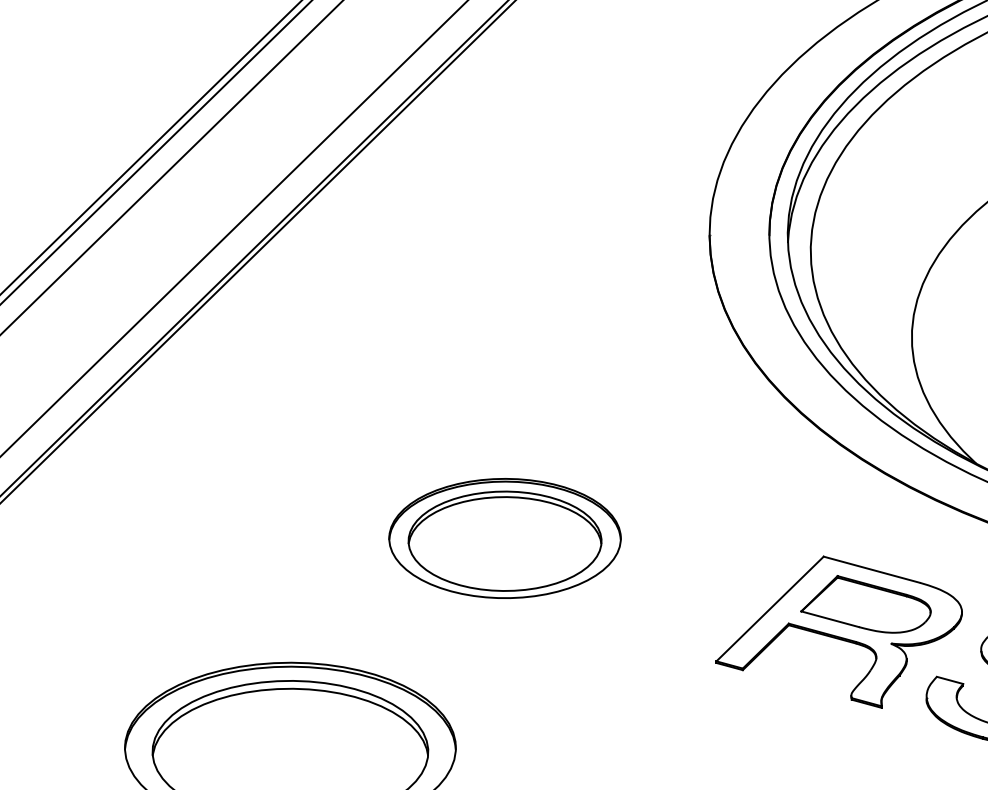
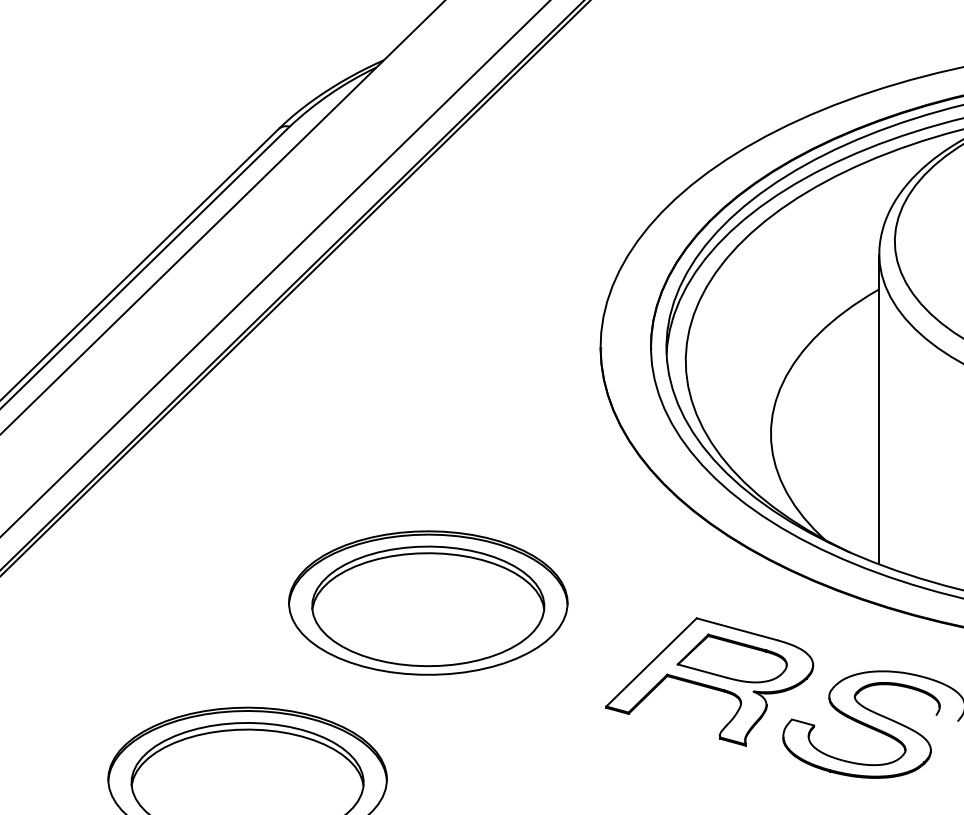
part: (505, 537) -> (428, 602), size x1.43

